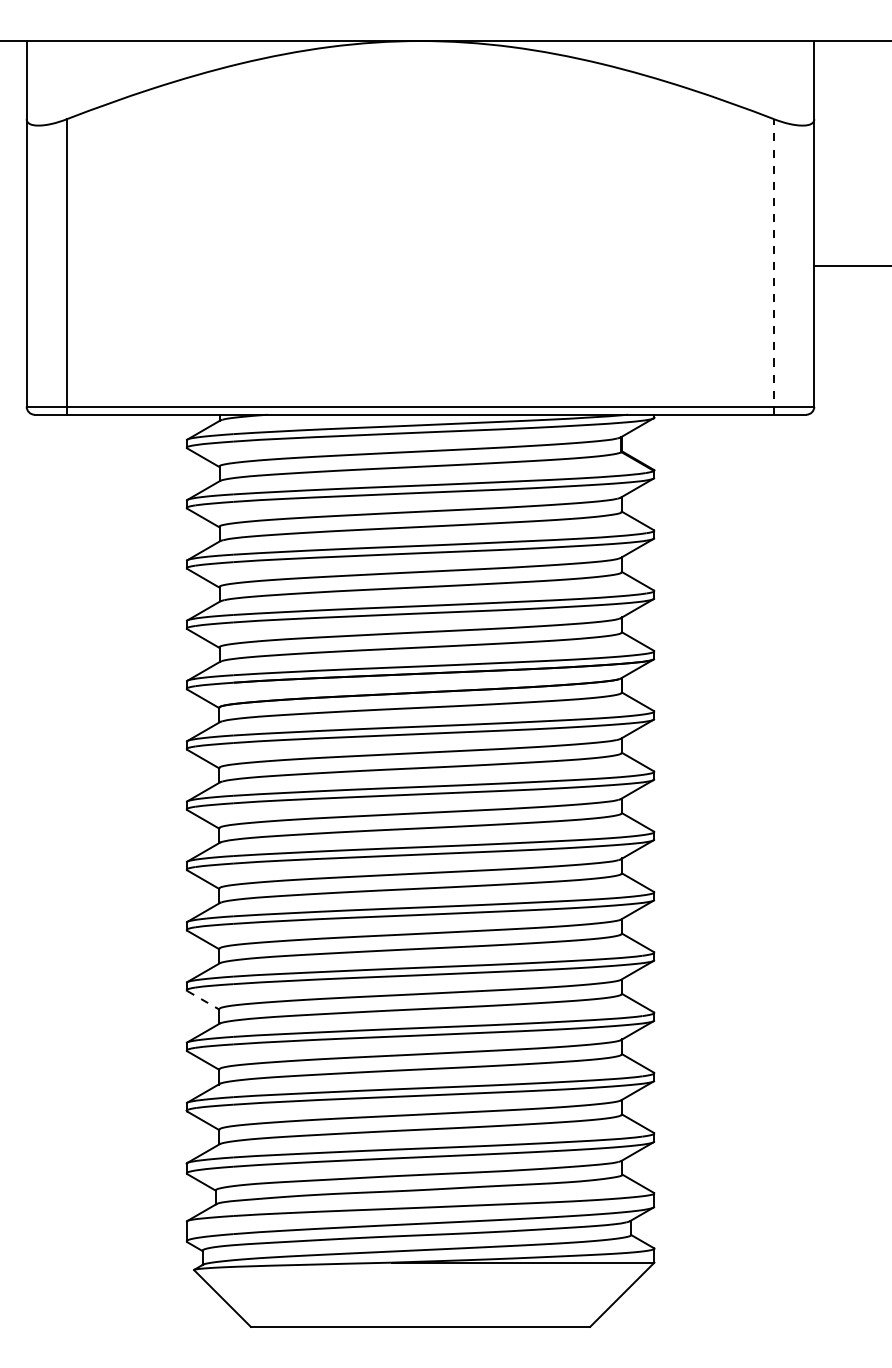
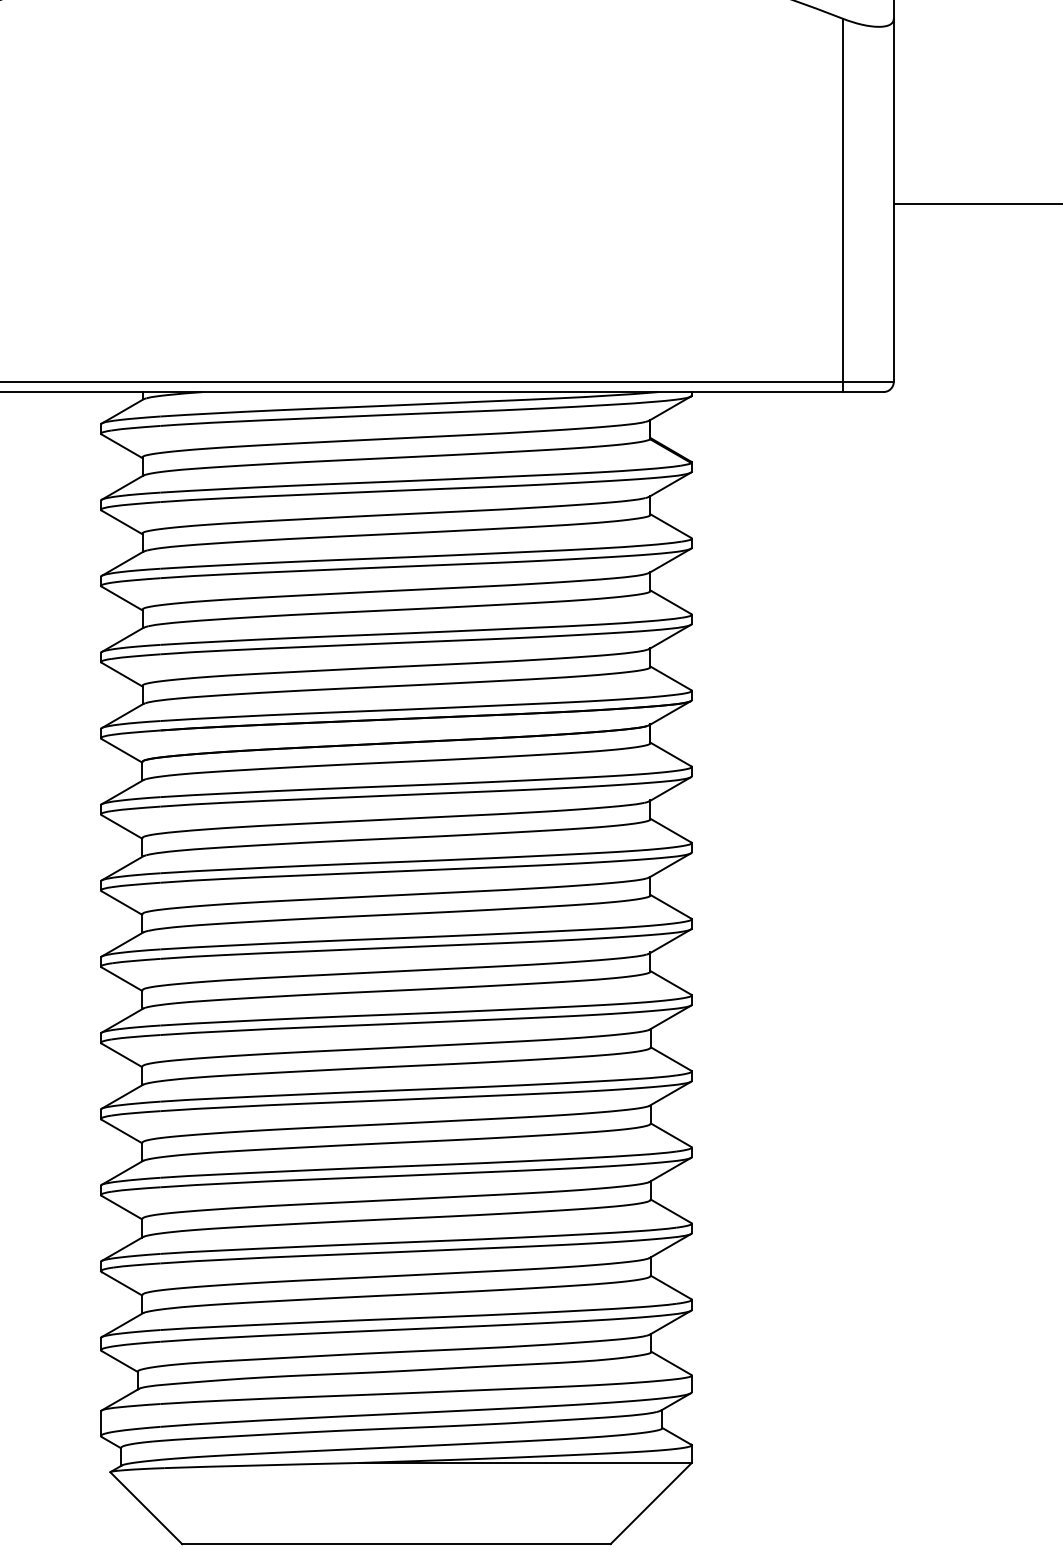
line: (774, 266) -> (843, 204), dashed -> solid
line: (203, 1000) -> (122, 1131), dashed -> solid

